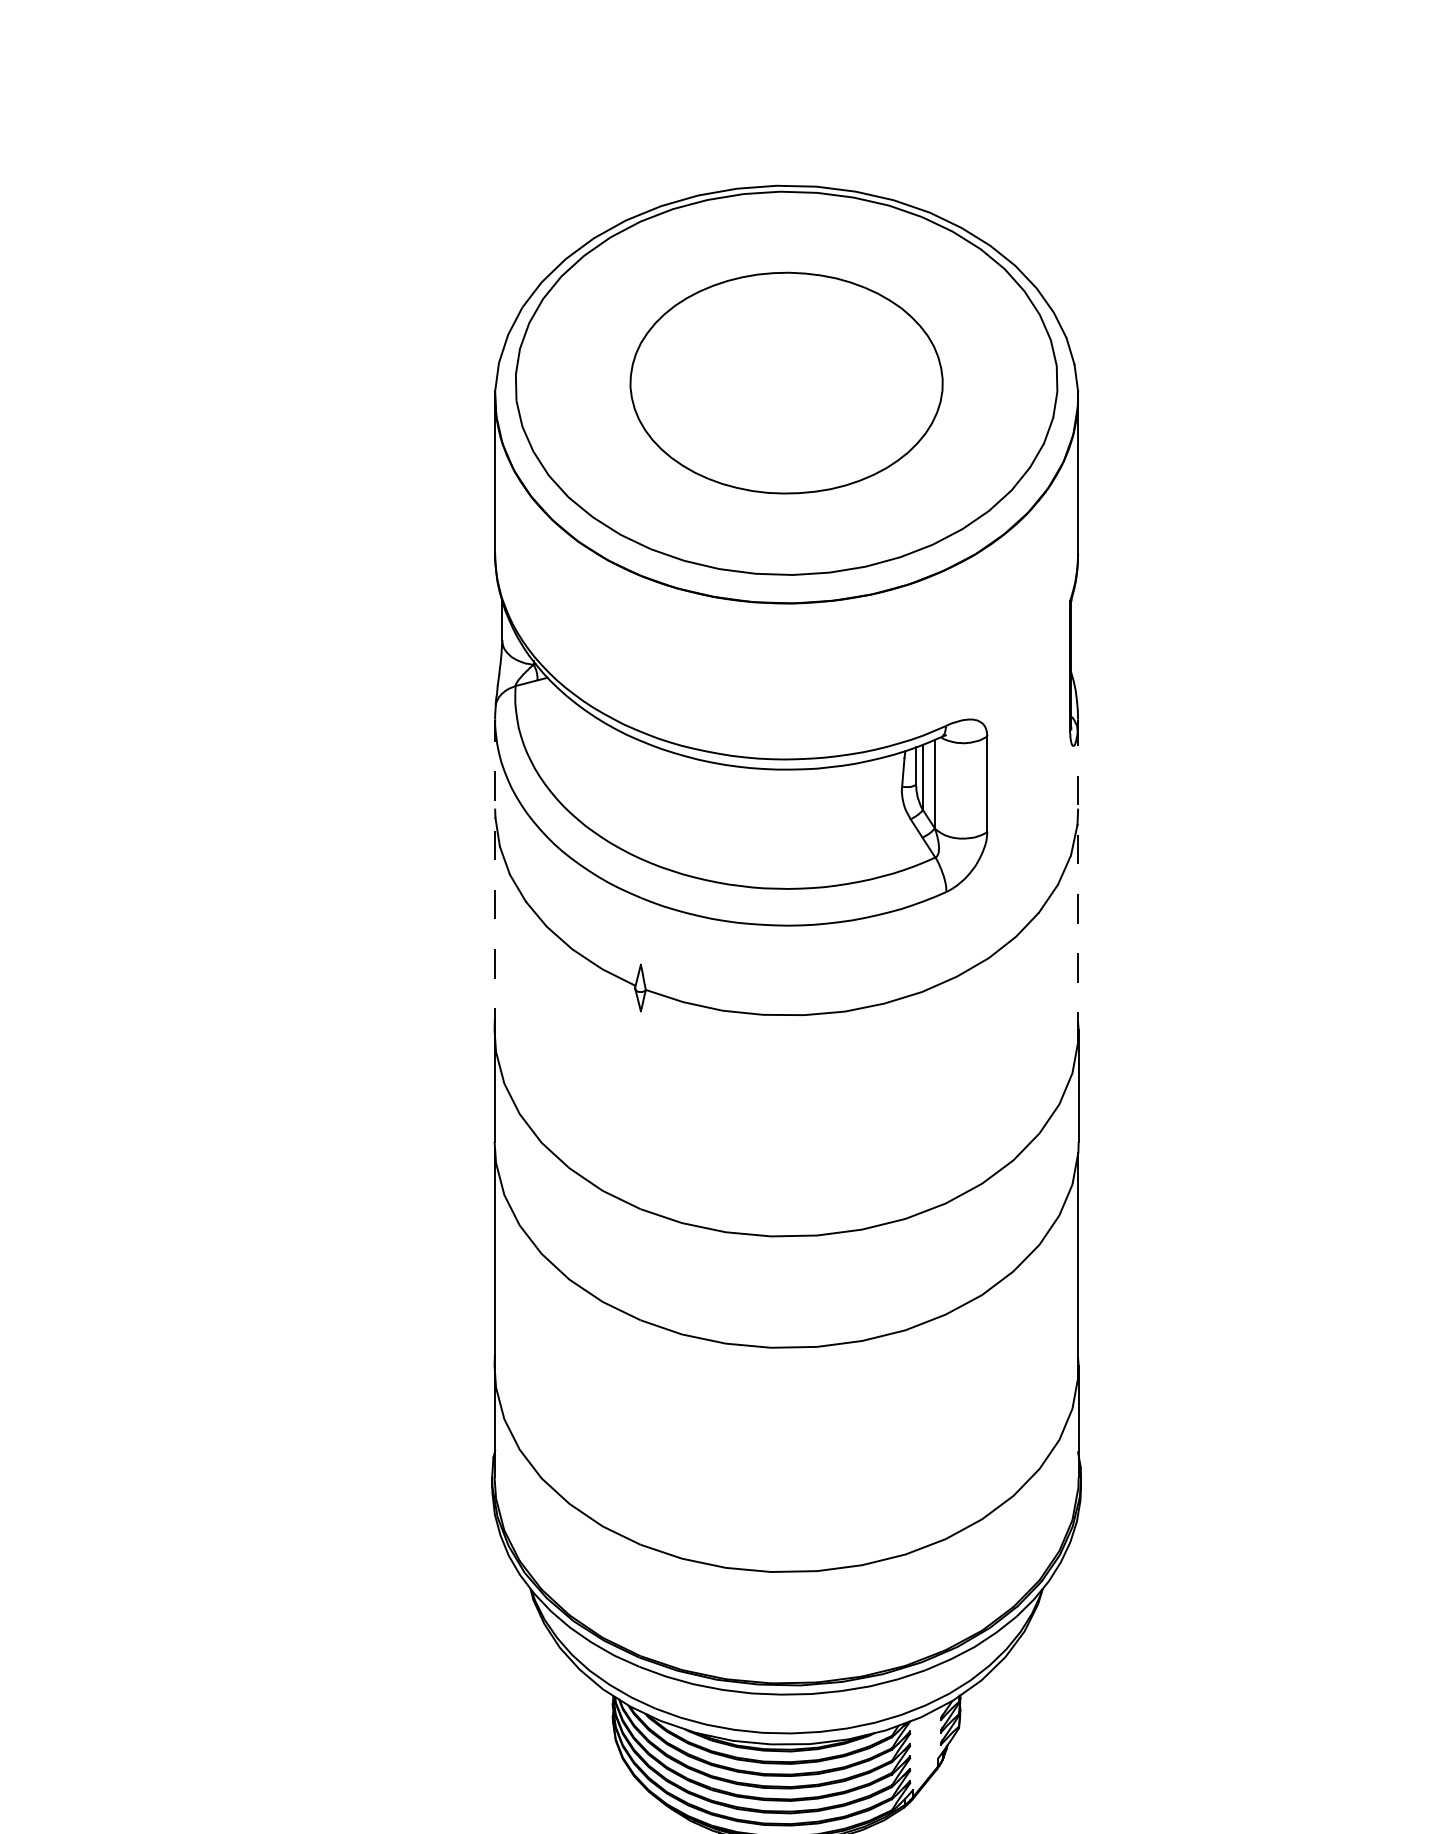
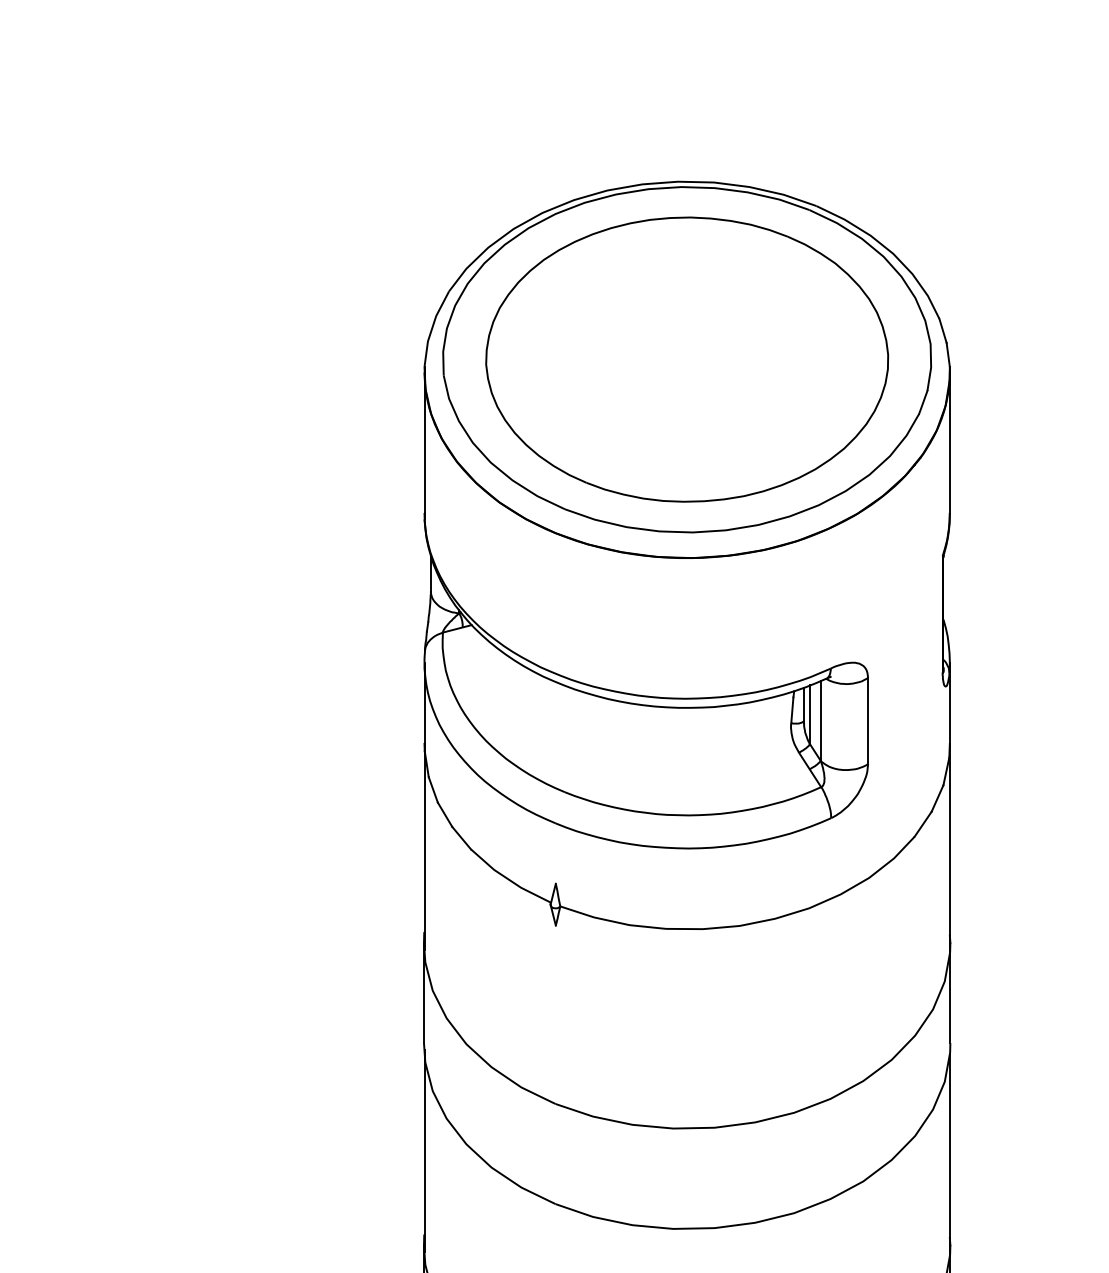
part: (786, 382) -> (687, 359), size x1.43
line: (495, 878) -> (424, 805), dashed -> solid
line: (1078, 880) -> (950, 807), dashed -> solid

